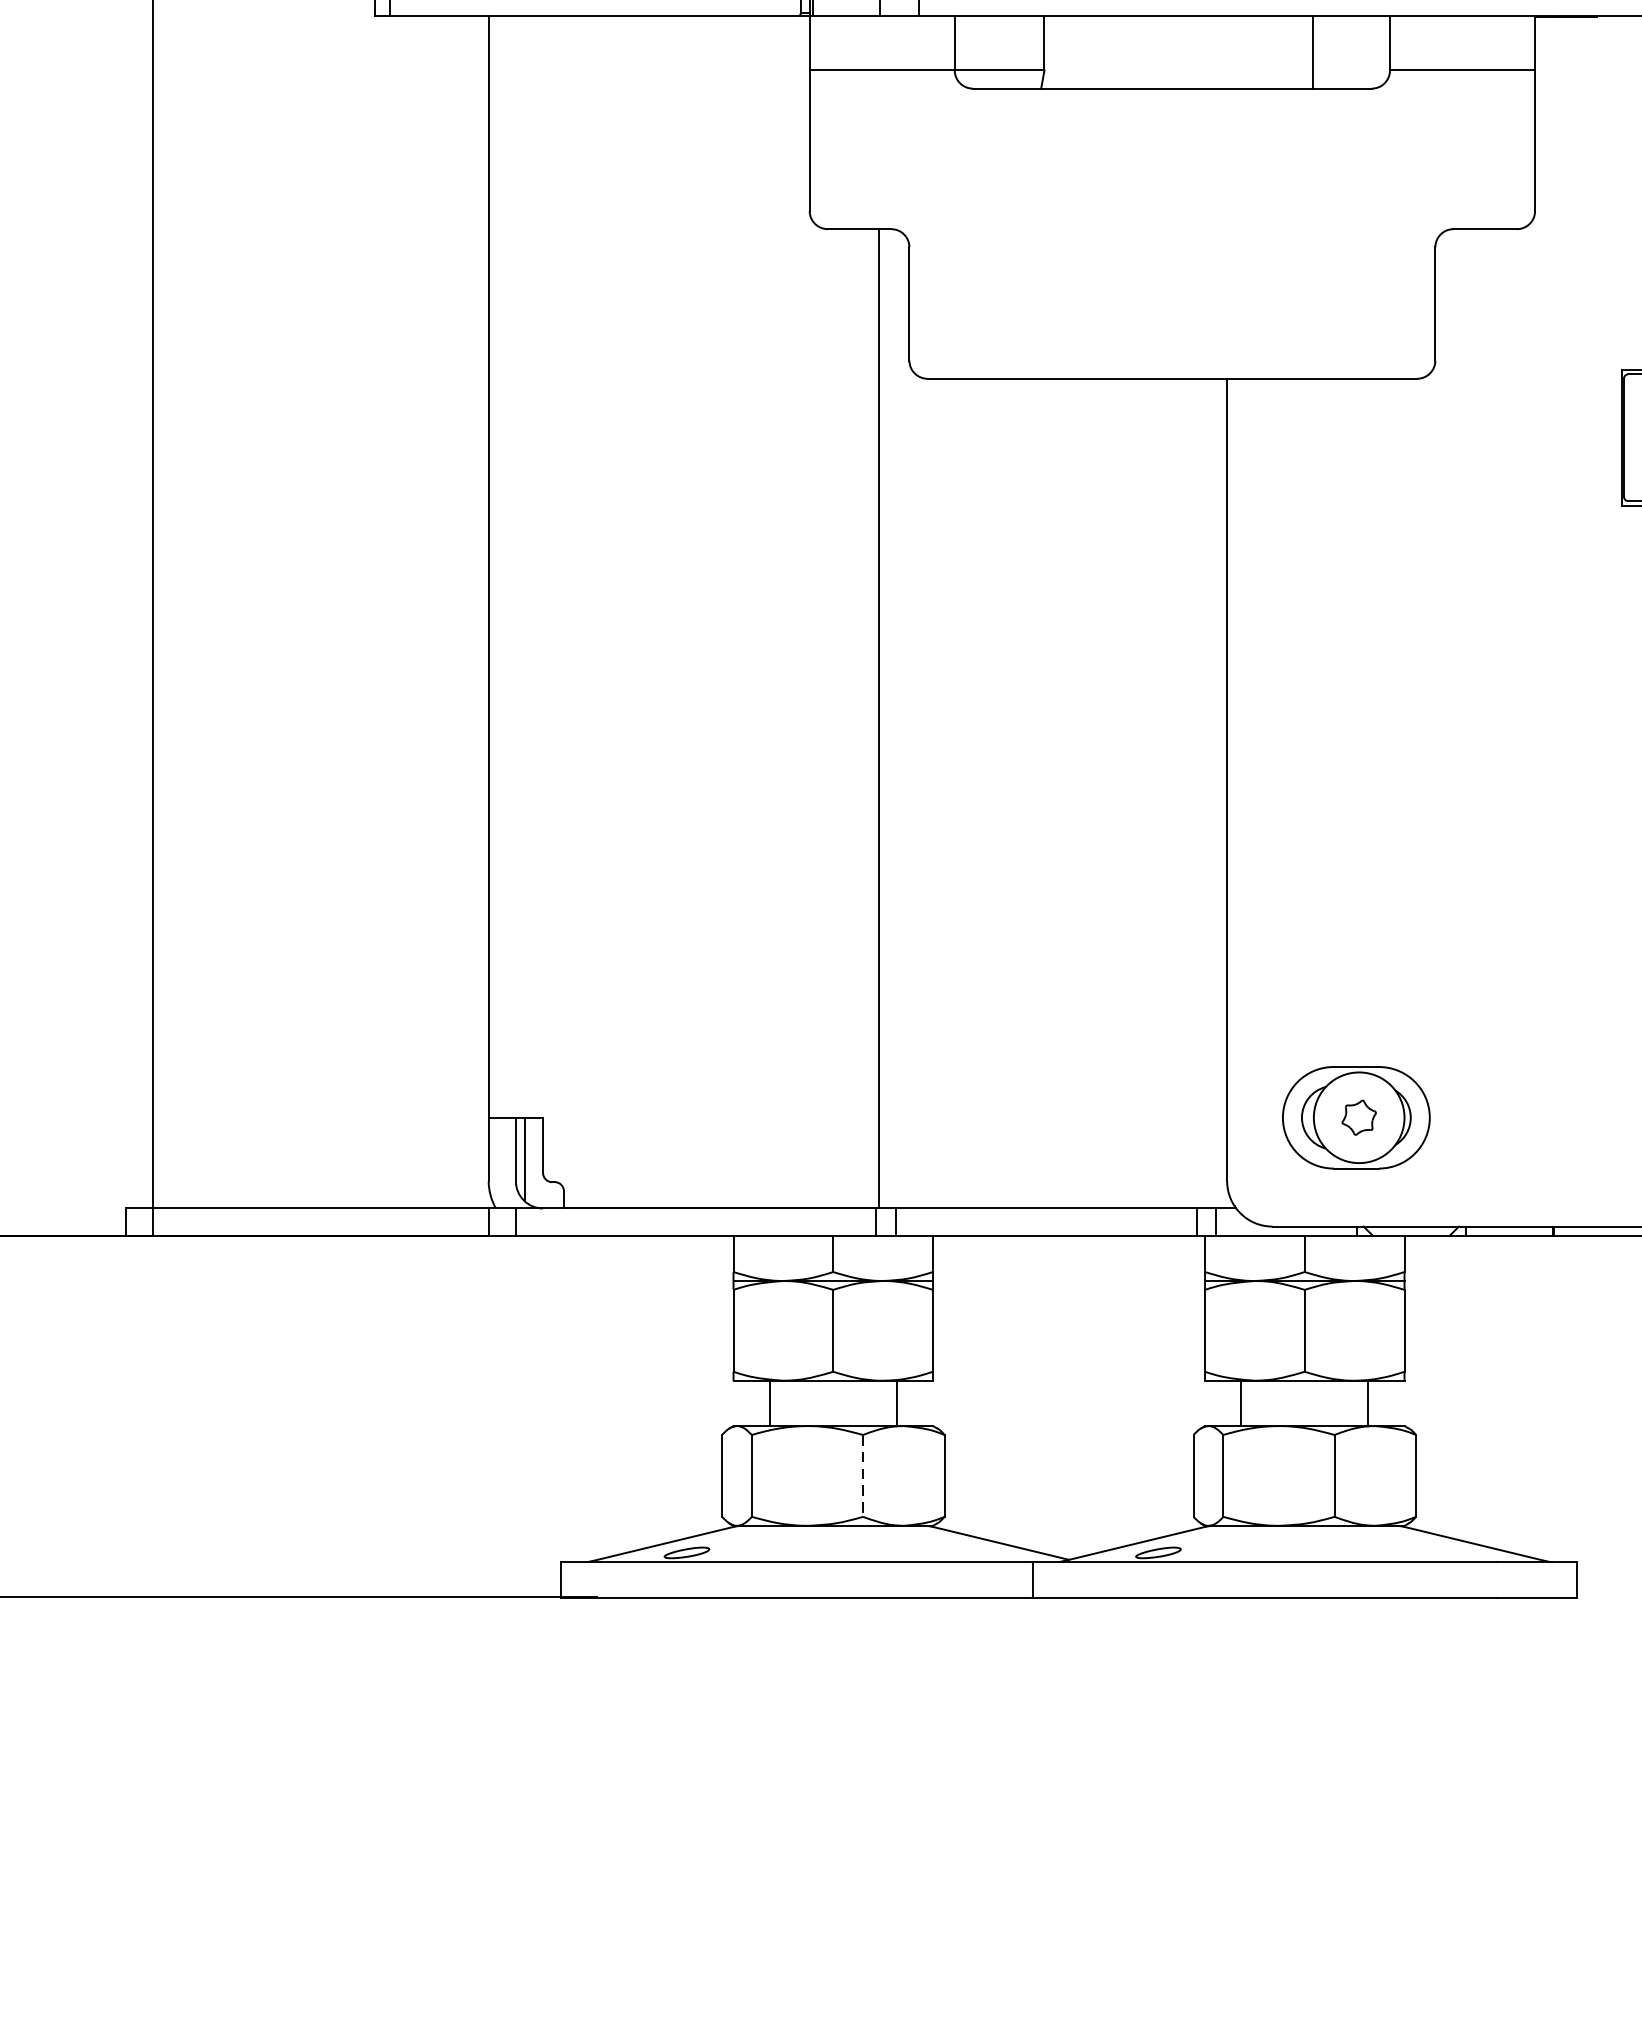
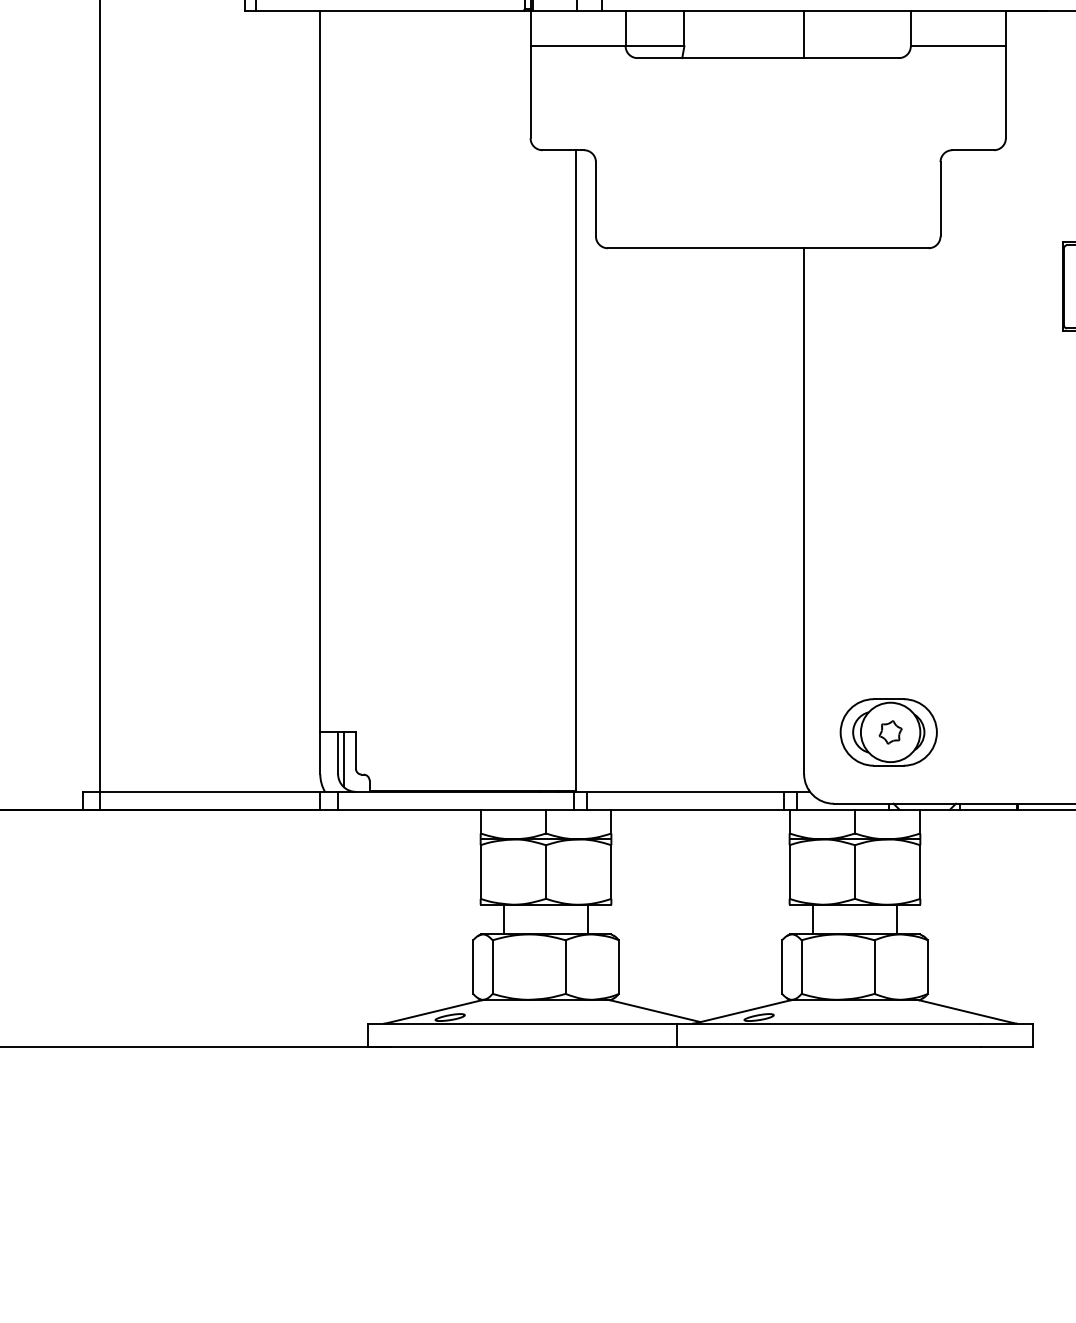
line: (1313, 52) -> (804, 34), moved
line: (862, 1476) -> (565, 967), dashed -> solid

